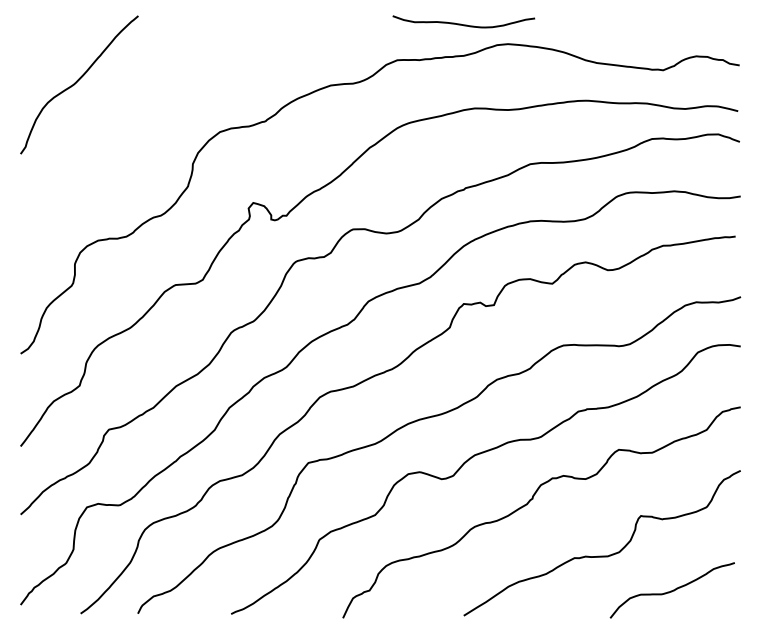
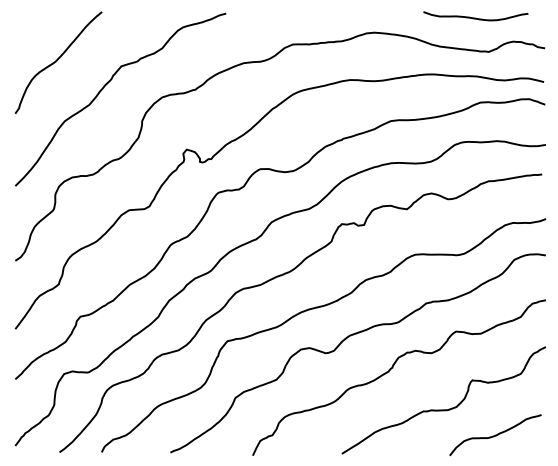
curve: (463, 23) -> (475, 17), moved
curve: (140, 121) -> (103, 89), added

